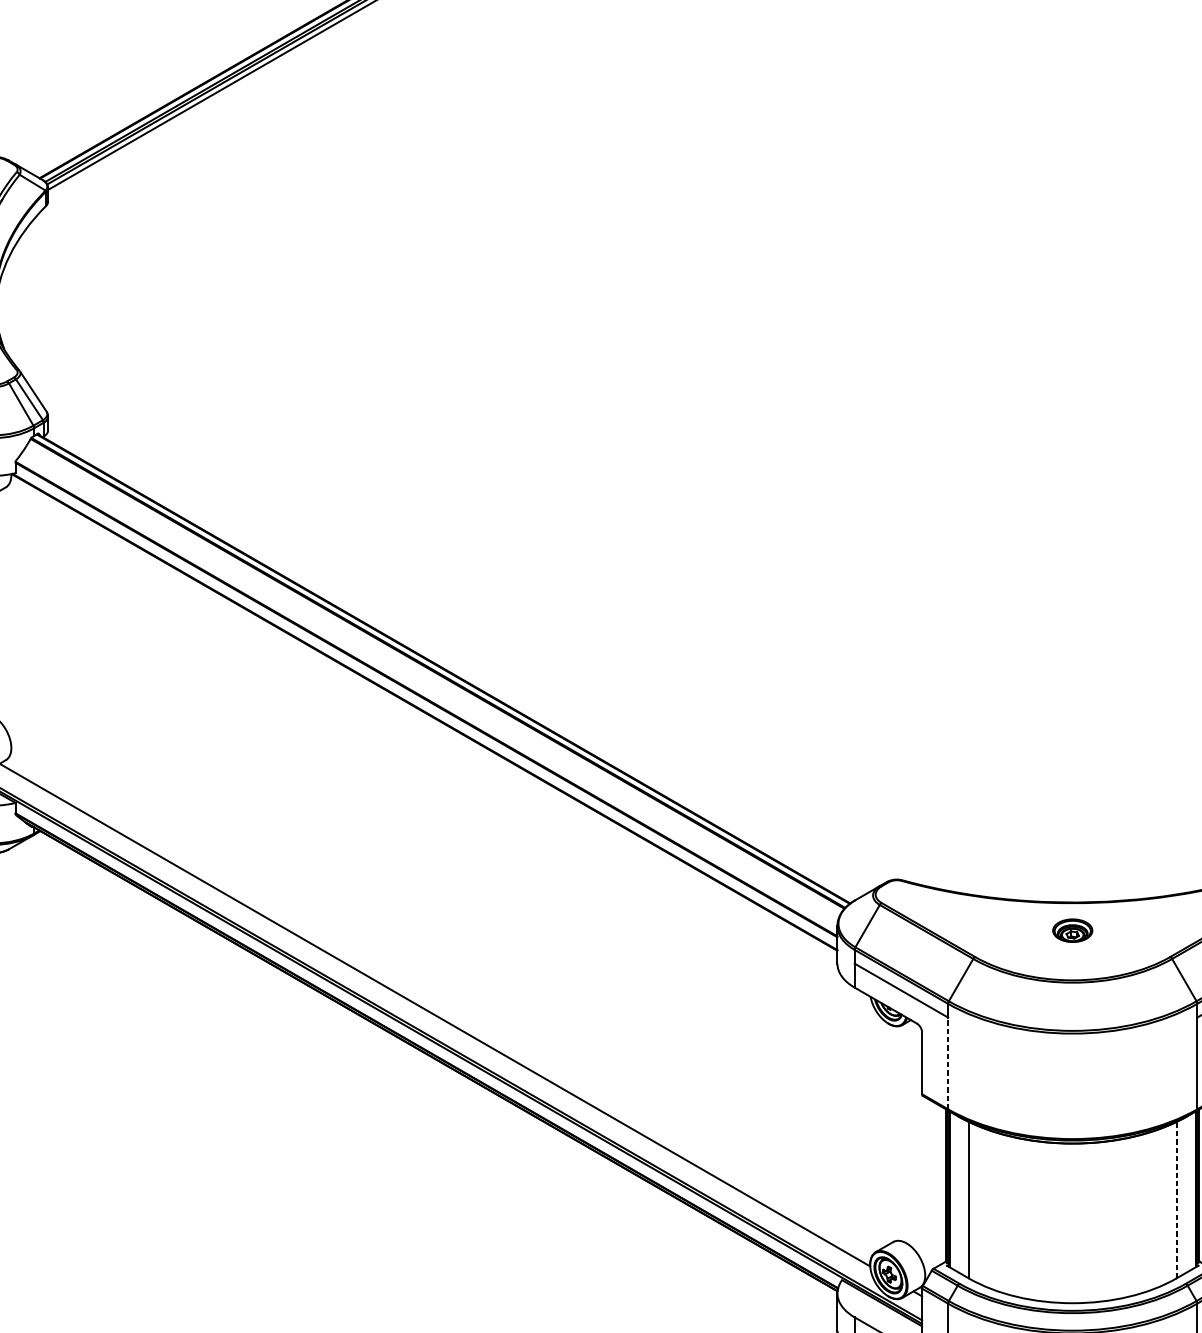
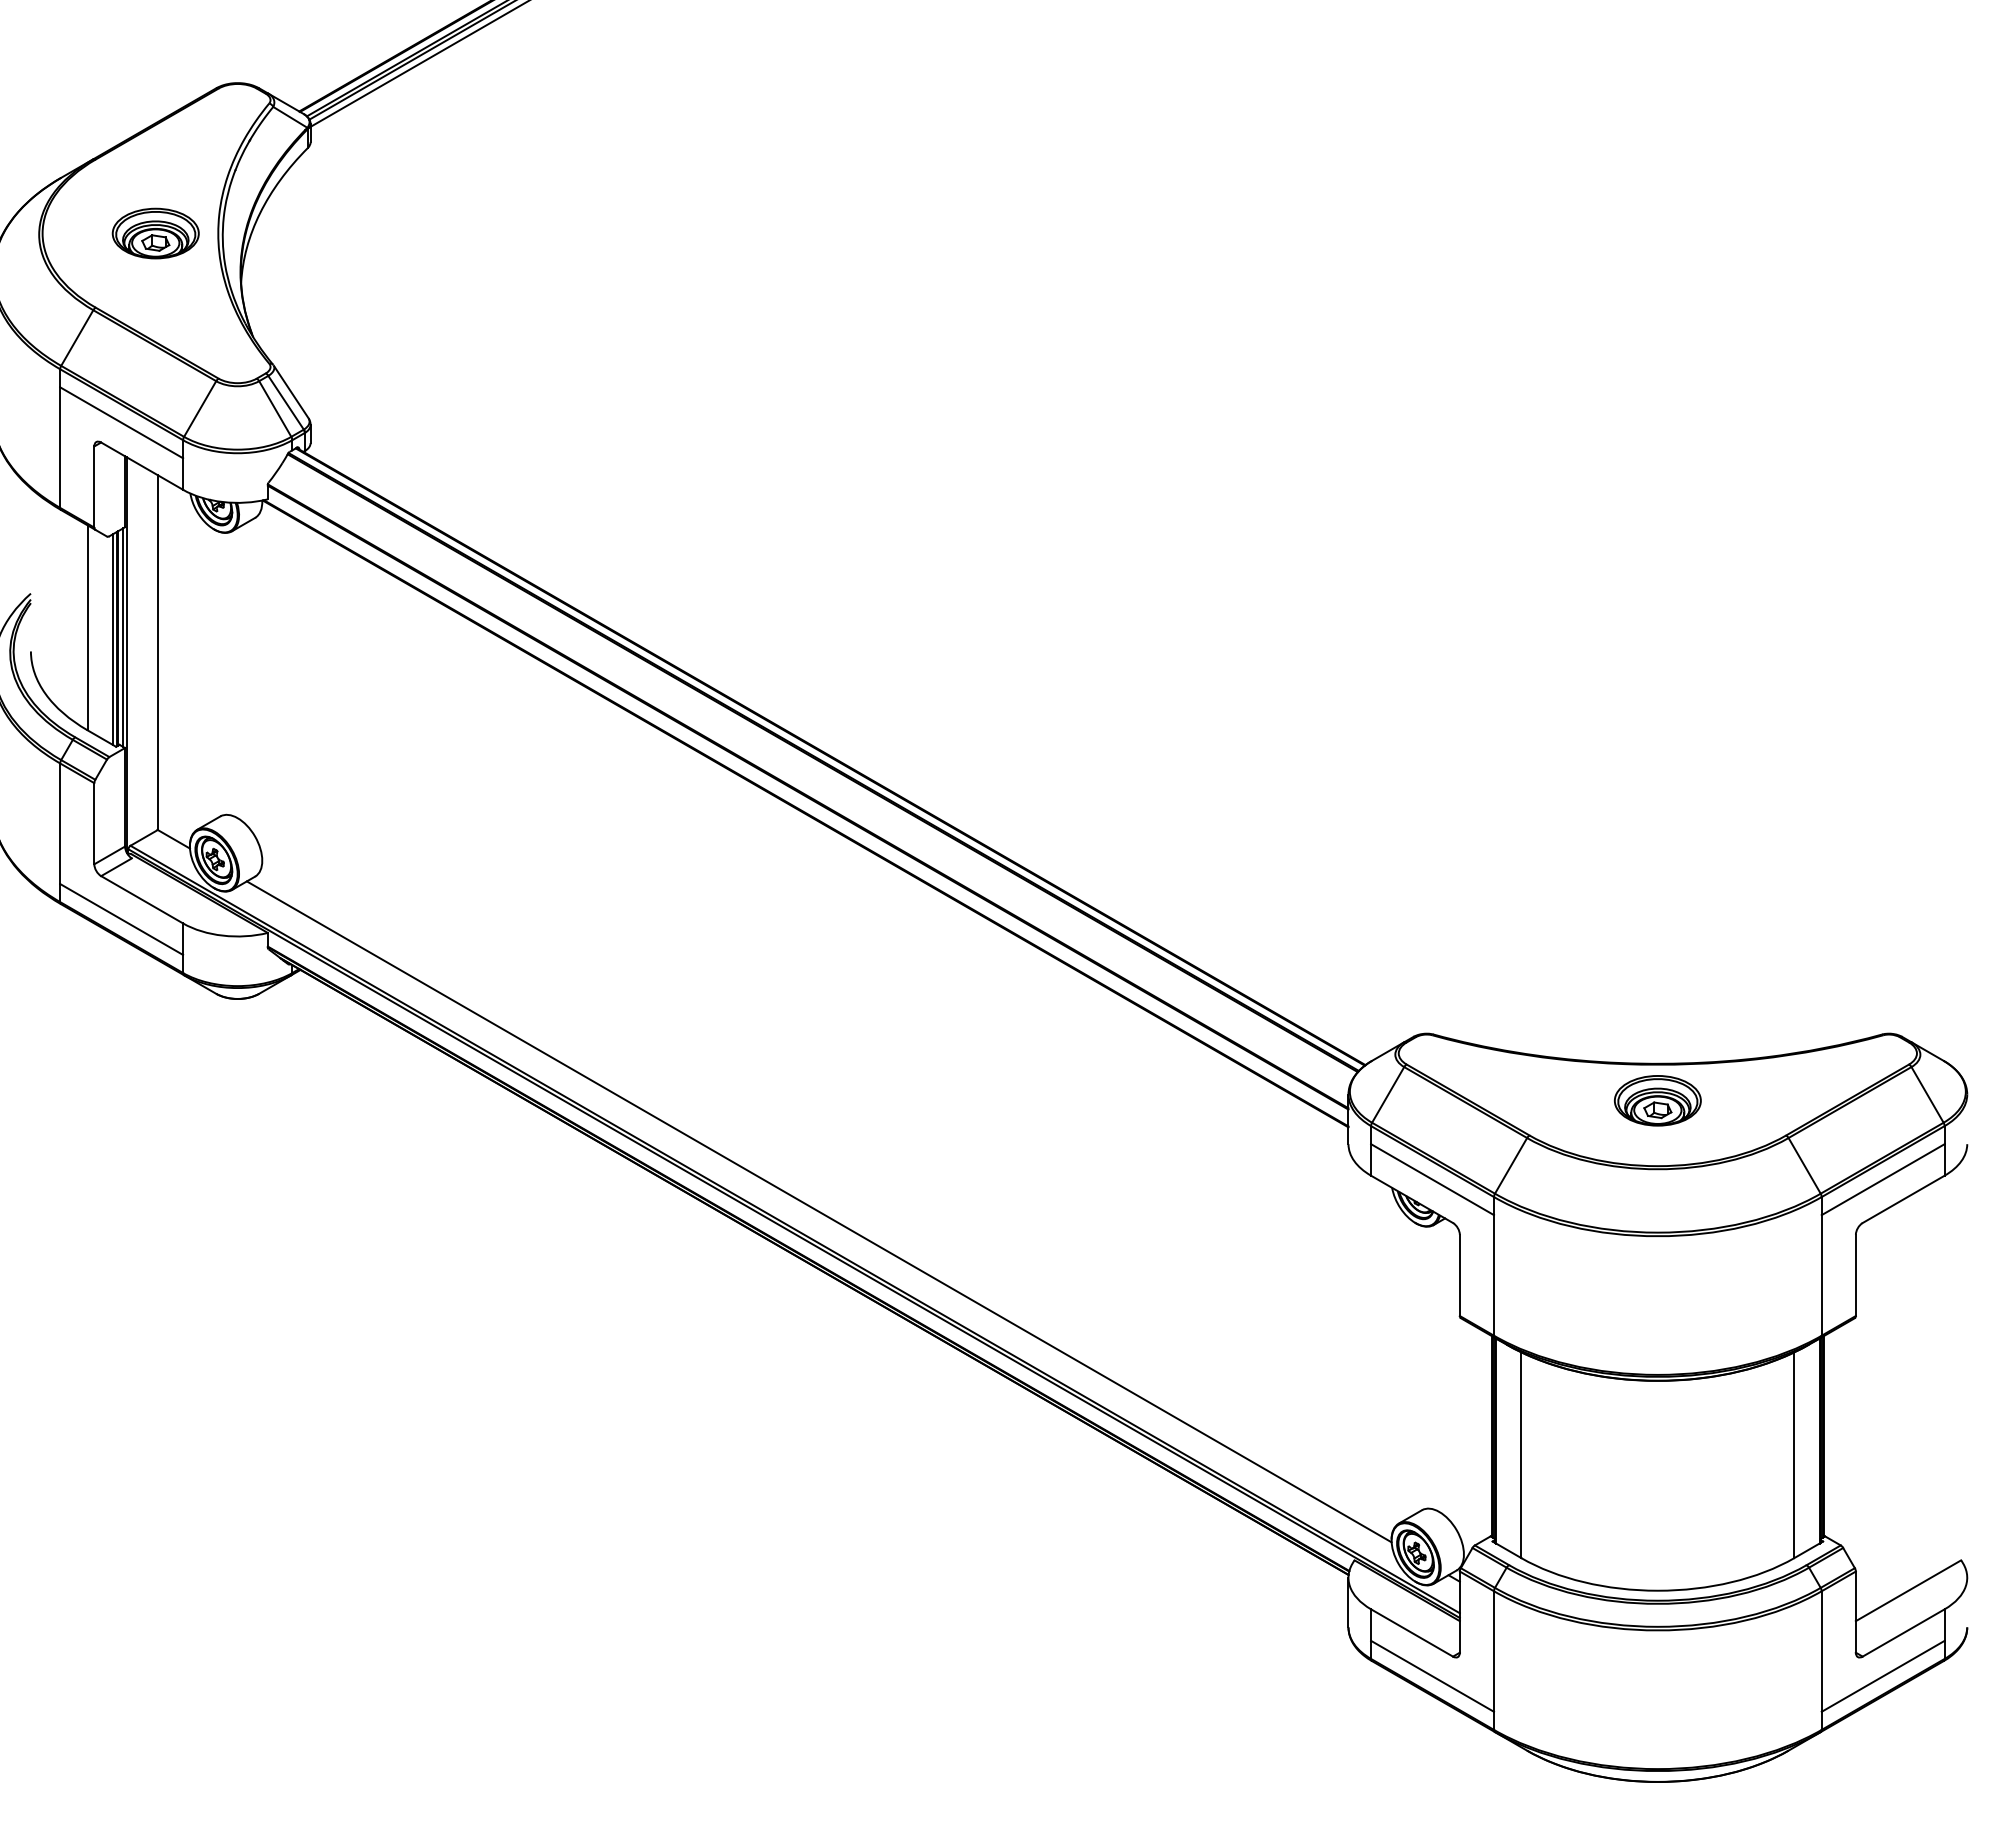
part: (1072, 930) -> (1657, 1100), size x1.67
line: (948, 1062) -> (1494, 1274), dashed -> solid
line: (1176, 1200) -> (1794, 1455), dashed -> solid

